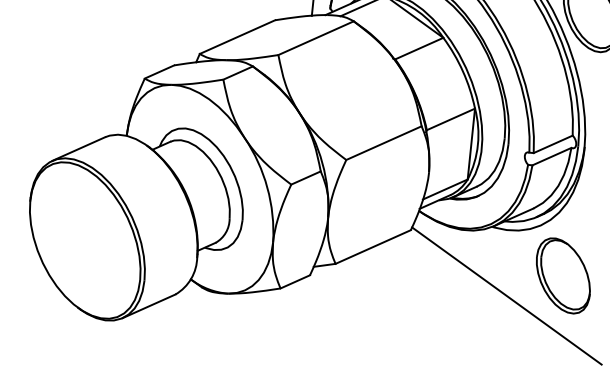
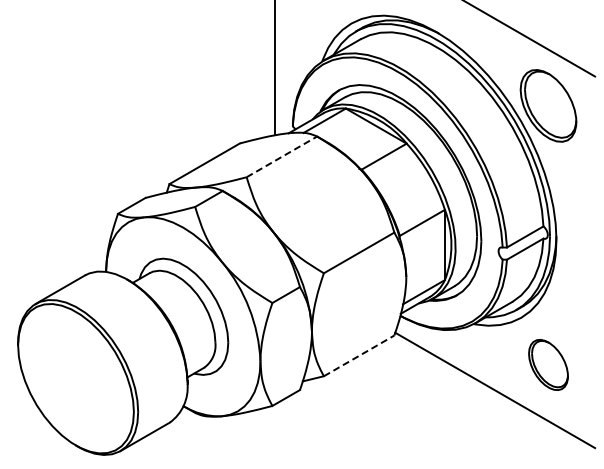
line: (315, 37) -> (281, 156), solid -> dashed
line: (373, 246) -> (359, 355), solid -> dashed
part: (563, 275) -> (548, 364), size x0.7

